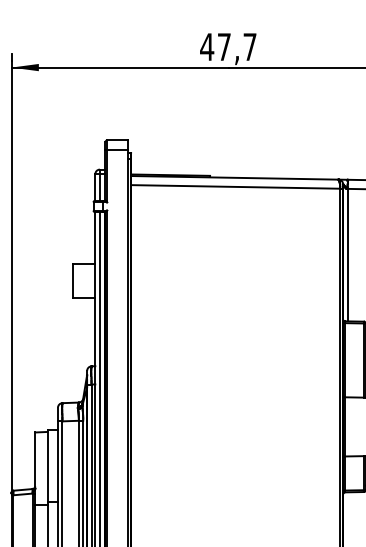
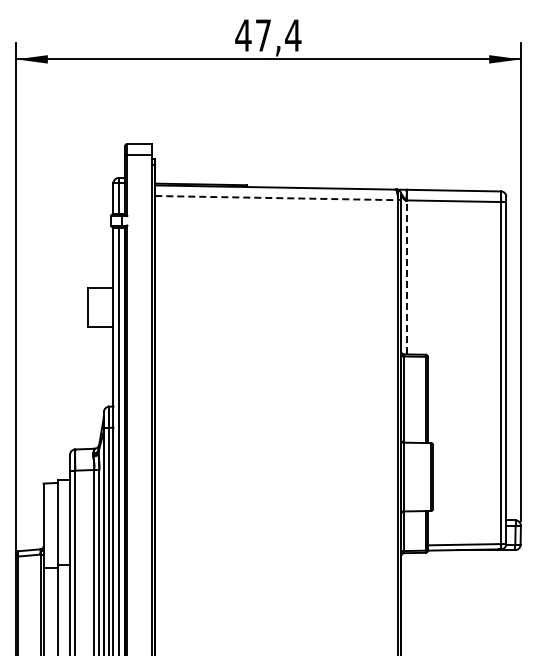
text: (250, 47) -> (293, 35), 47,7 -> 47,4
line: (236, 187) -> (277, 198), solid -> dashed
line: (347, 255) -> (406, 277), solid -> dashed

